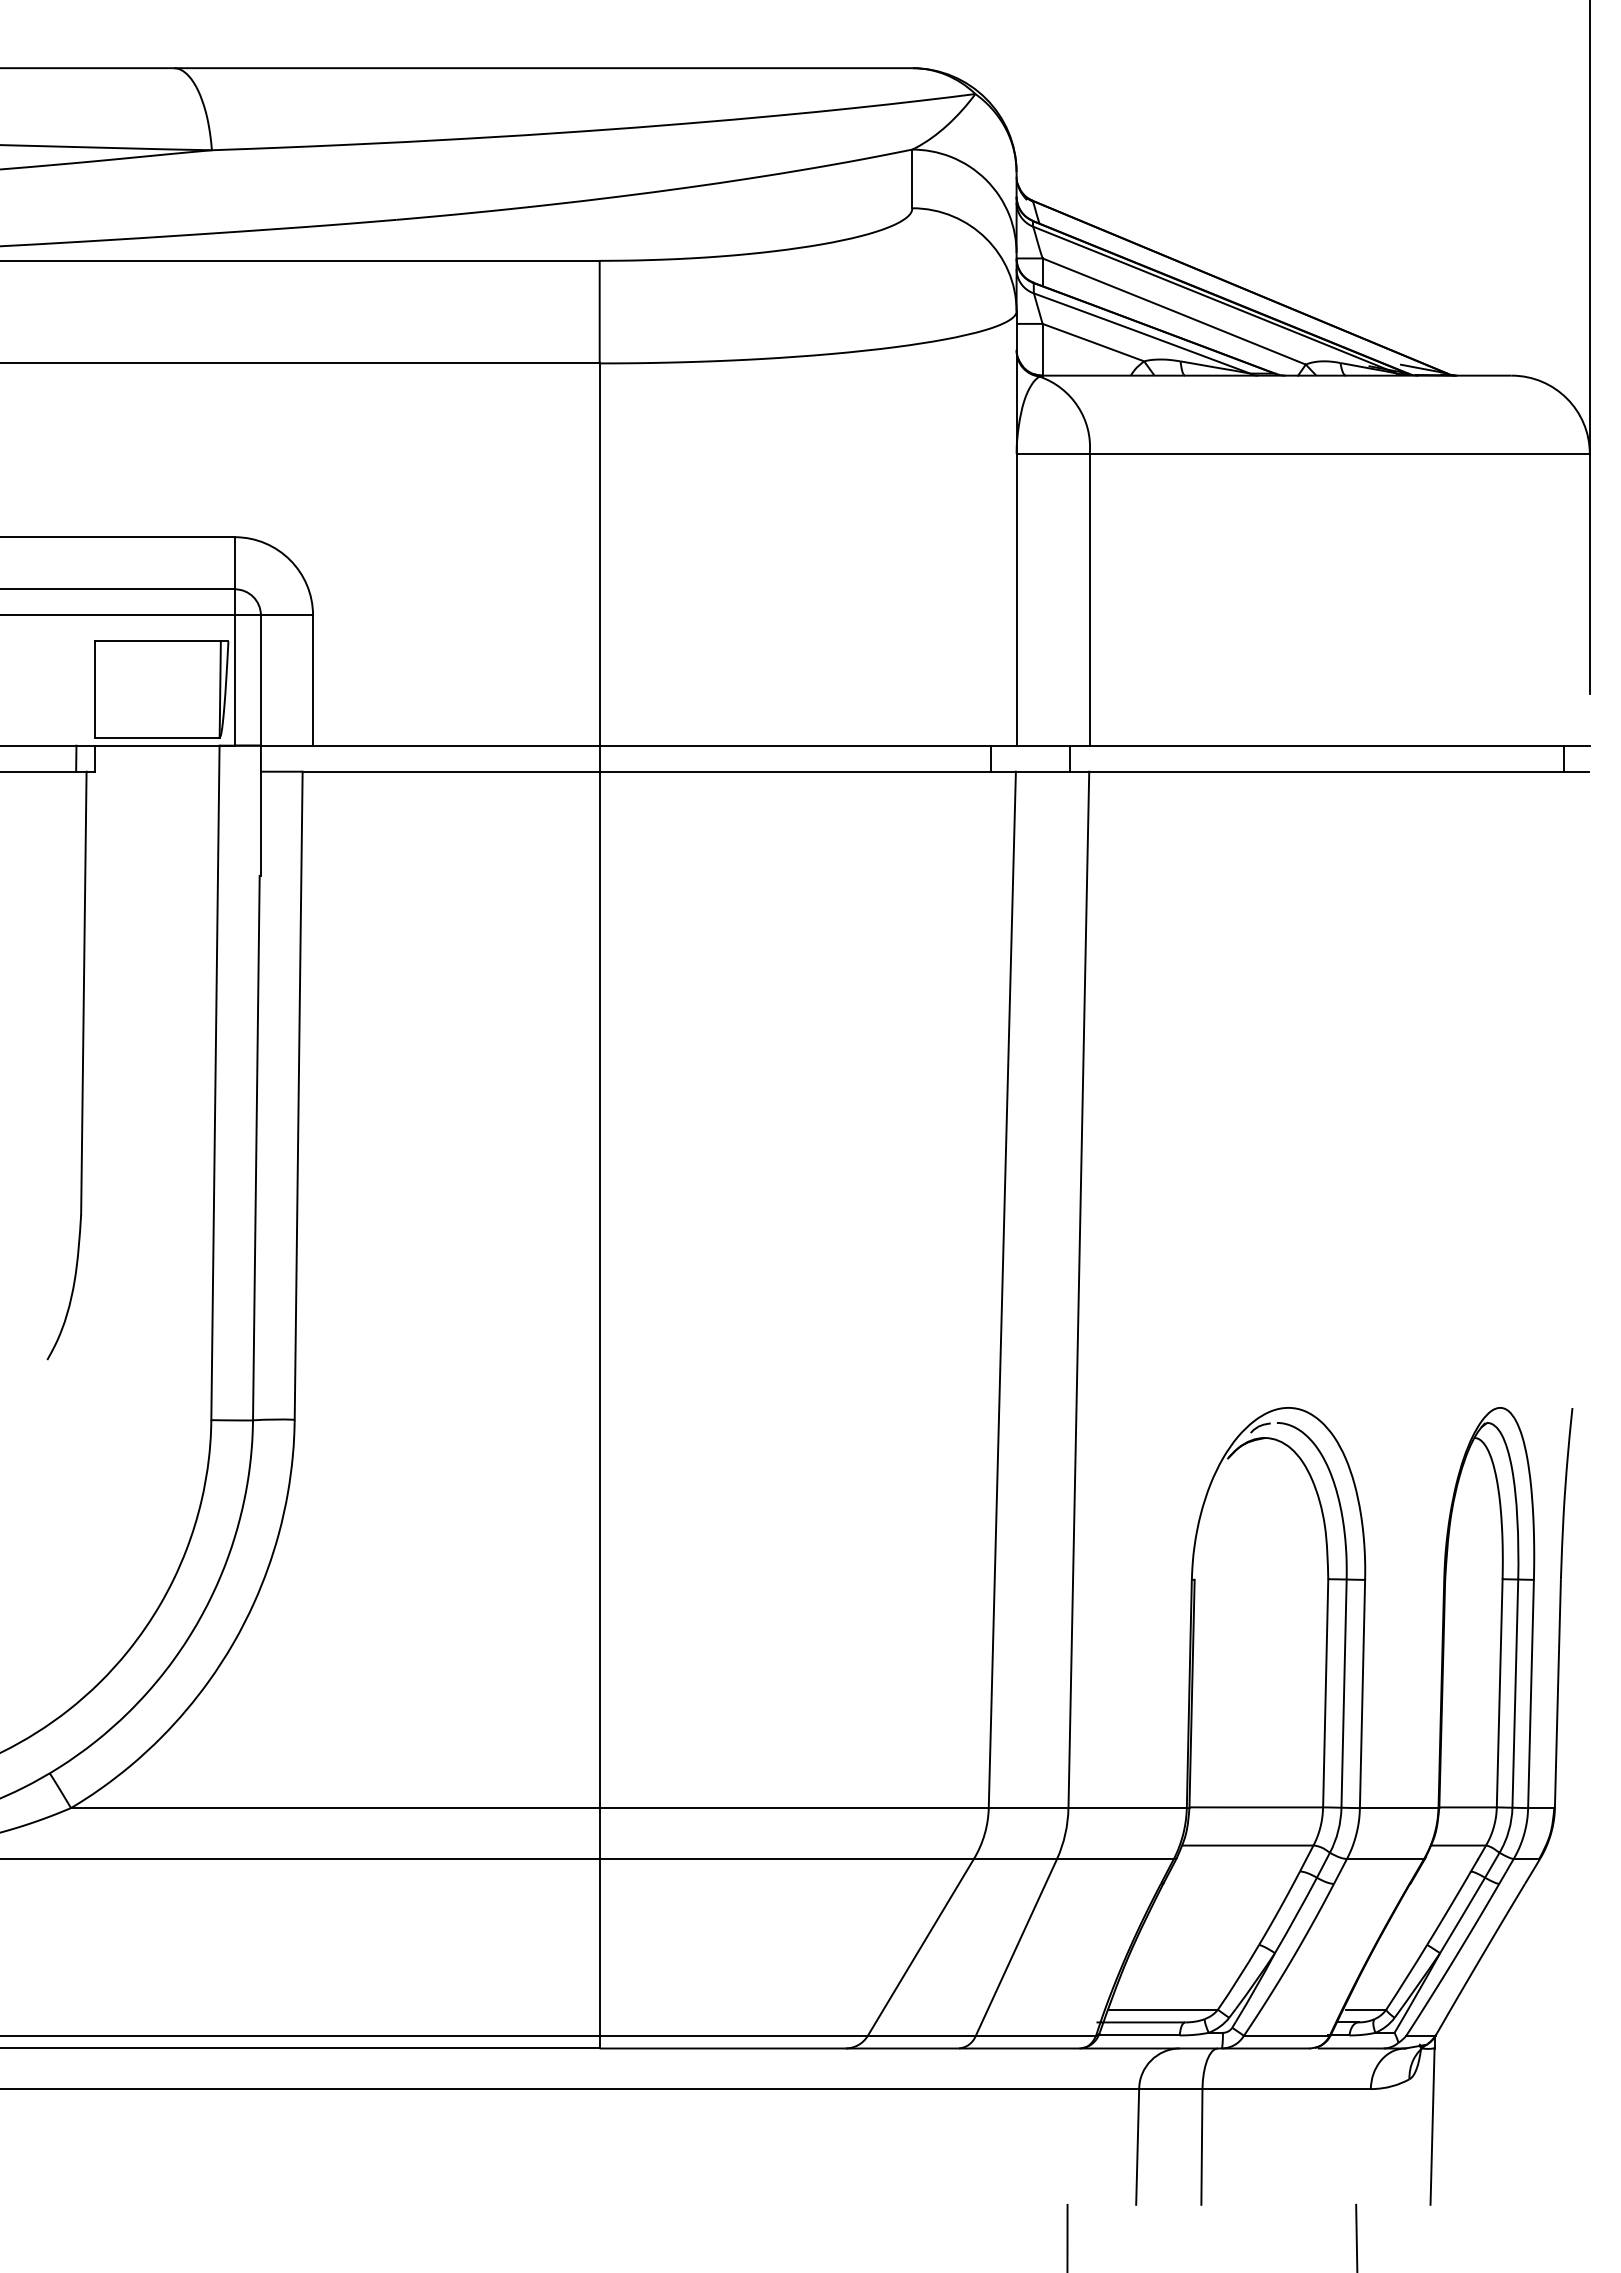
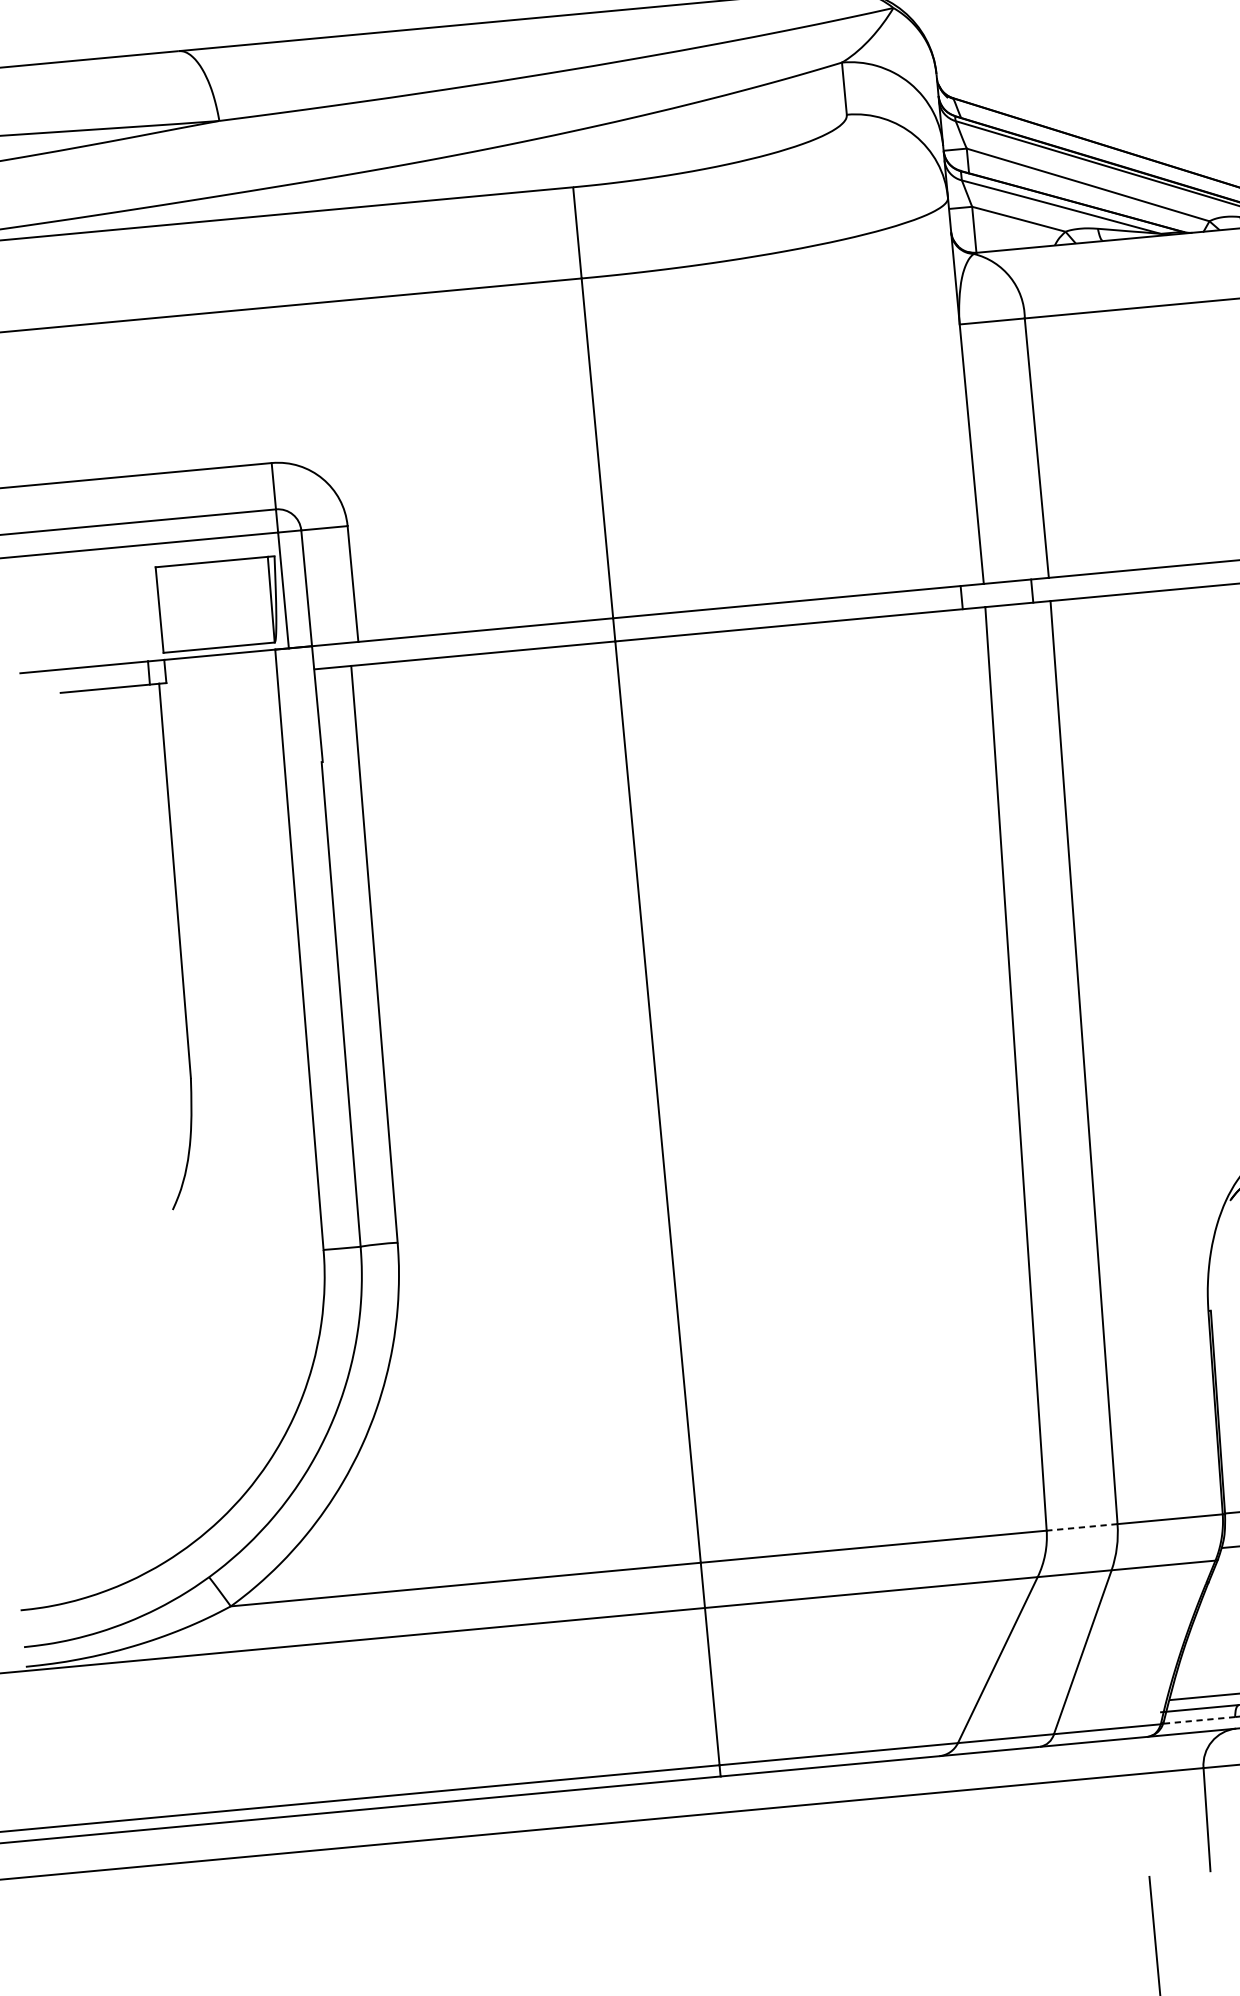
line: (1028, 1808) -> (1082, 1527), solid -> dashed
line: (1139, 2035) -> (1199, 1720), solid -> dashed

